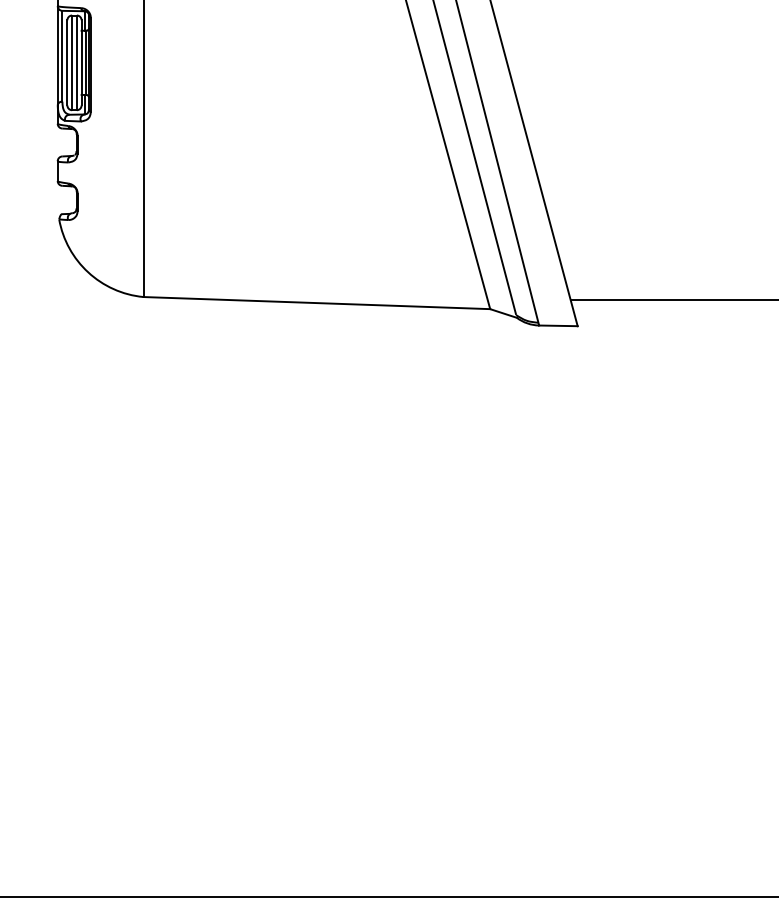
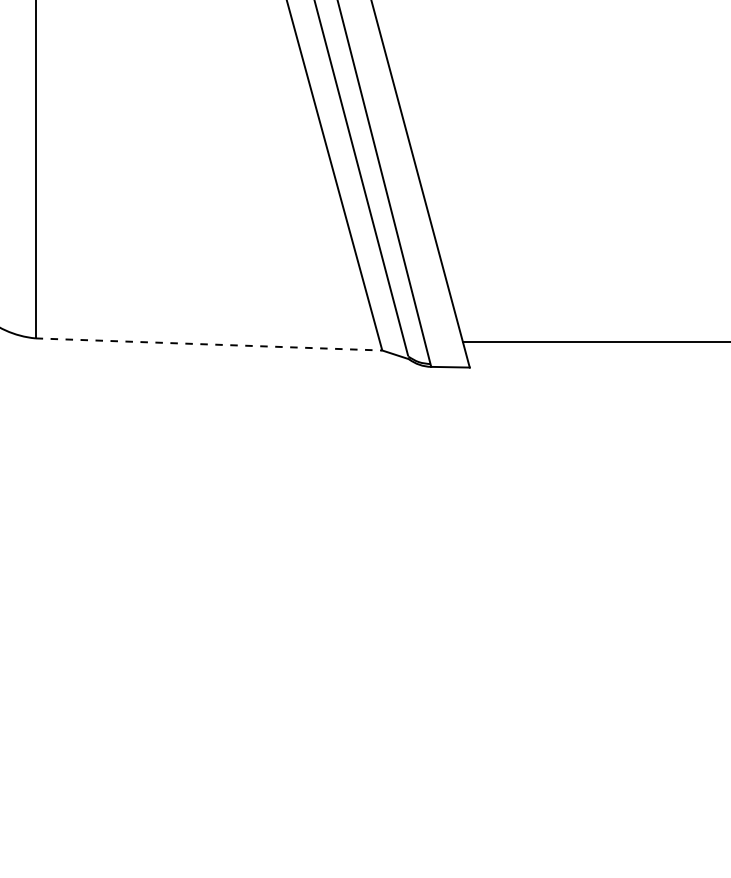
line: (317, 303) -> (209, 344), solid -> dashed

